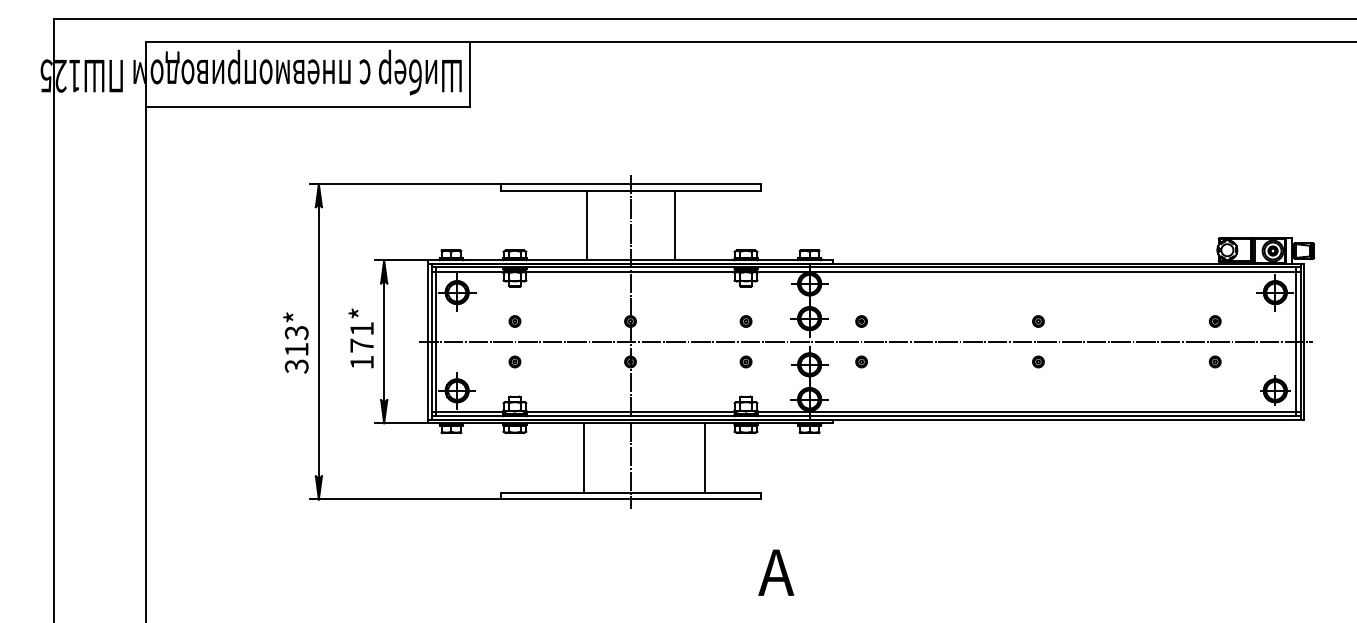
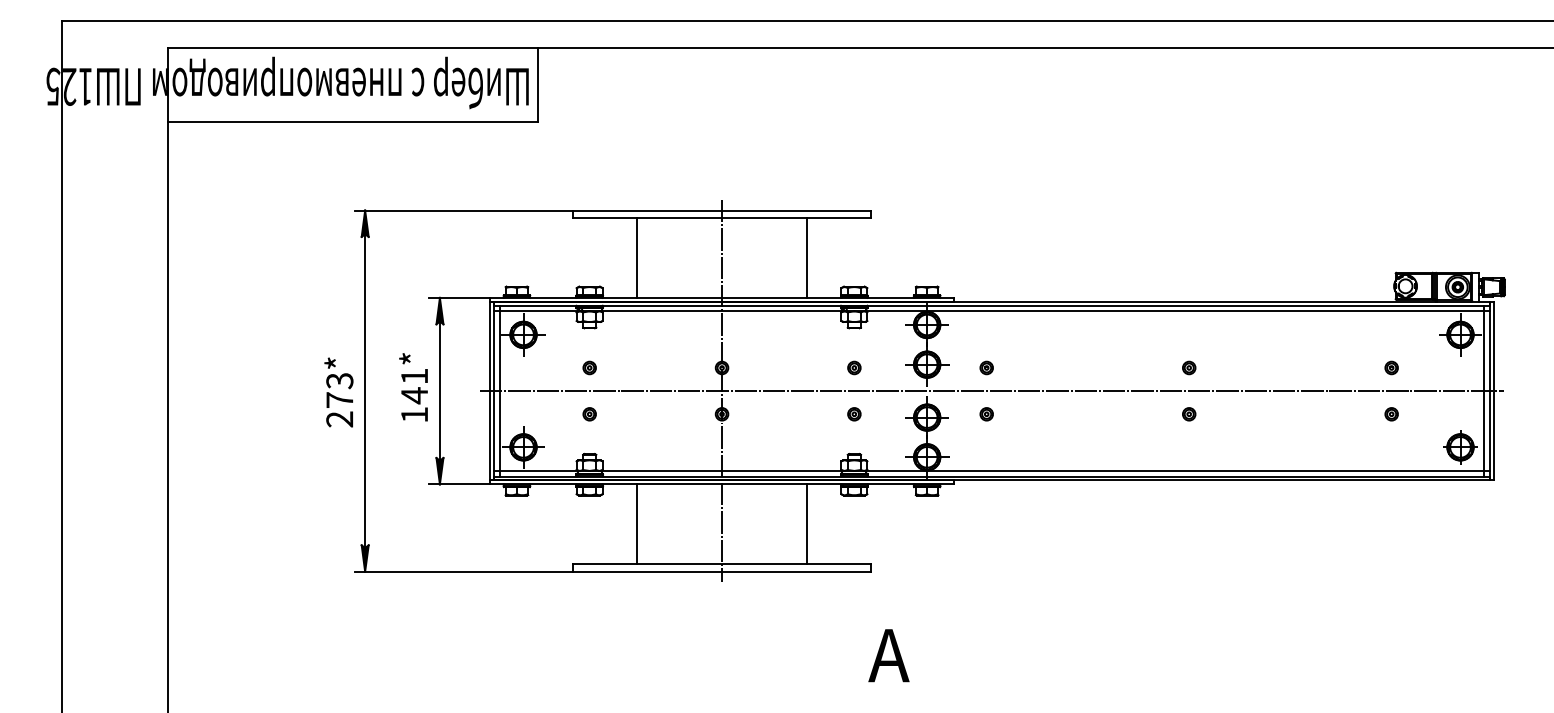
line: (586, 225) -> (636, 258), moved
line: (675, 225) -> (807, 258), moved
text: (361, 345) -> (413, 395), 171* -> 141*
text: (296, 357) -> (339, 409), 313* -> 273*
line: (583, 457) -> (636, 523), moved

